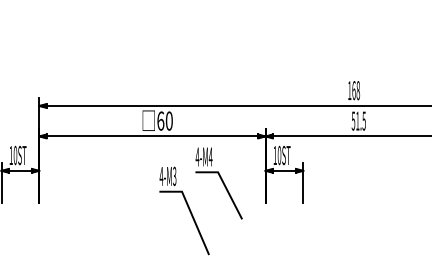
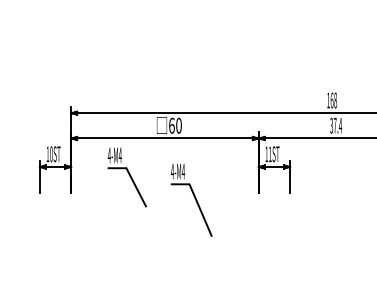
text: (359, 120) -> (336, 125), 51.5 -> 37.4
text: (279, 155) -> (270, 154), 10ST -> 11ST
text: (173, 176) -> (182, 171), 4-M3 -> 4-M4
part: (218, 183) -> (126, 177), moved

